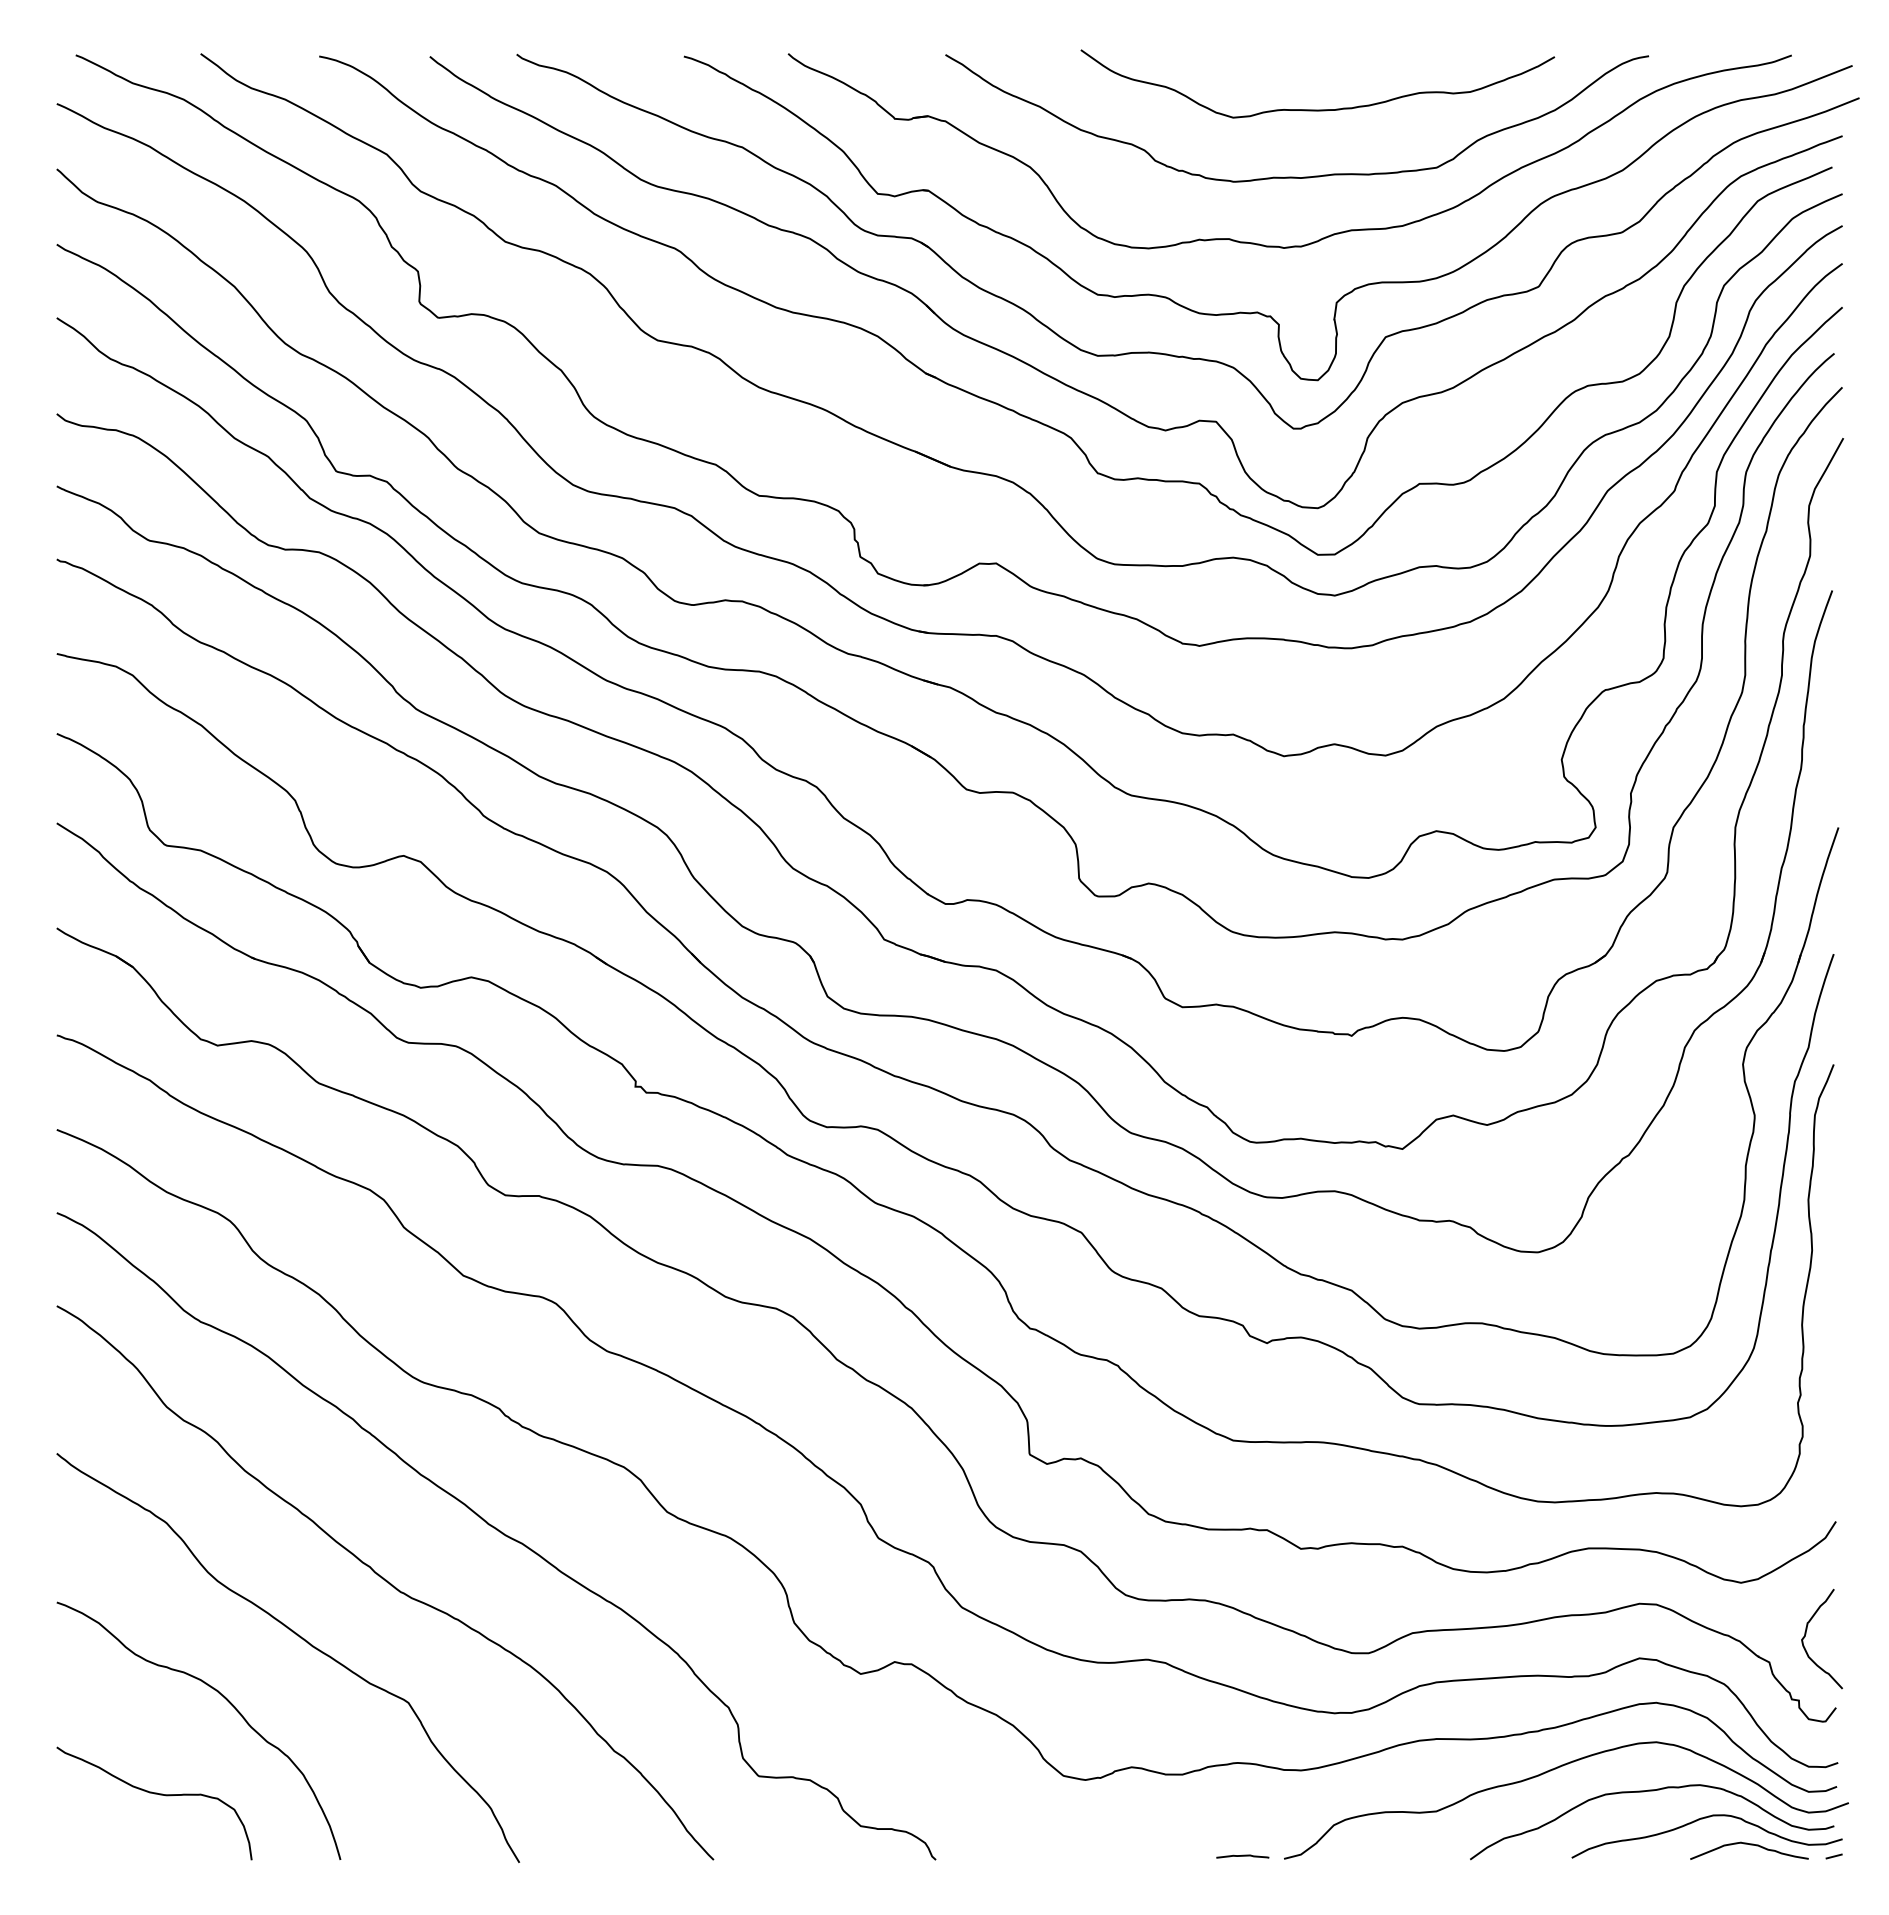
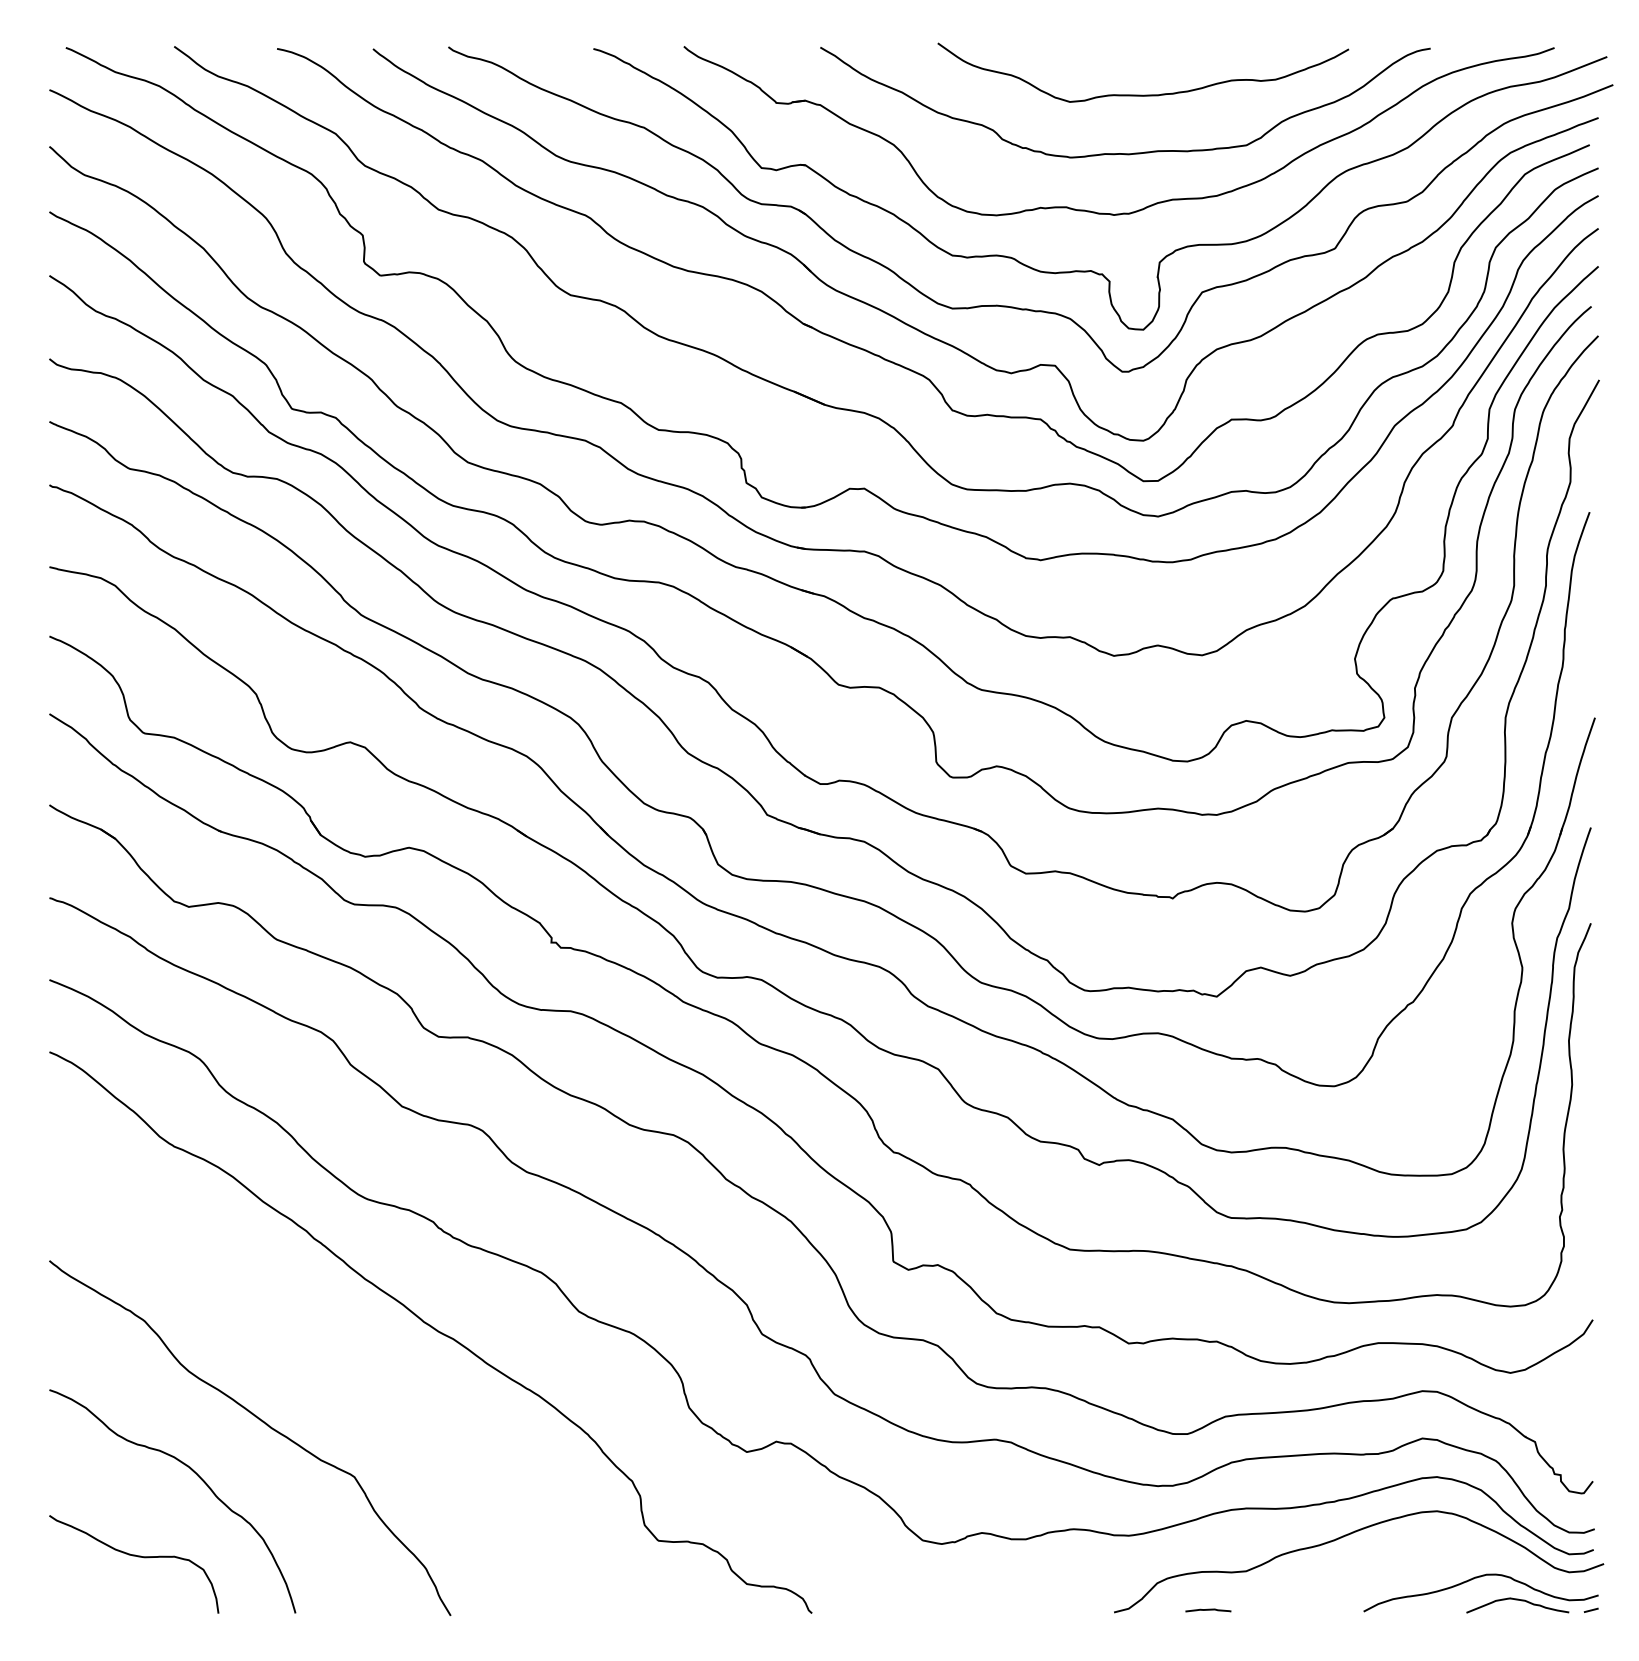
curve: (385, 1581) -> (334, 1371), removed
curve: (1806, 1634) -> (1567, 1417), removed
curve: (1652, 1791) -> (1433, 1553), removed
curve: (1242, 1856) -> (1208, 1610), moved

